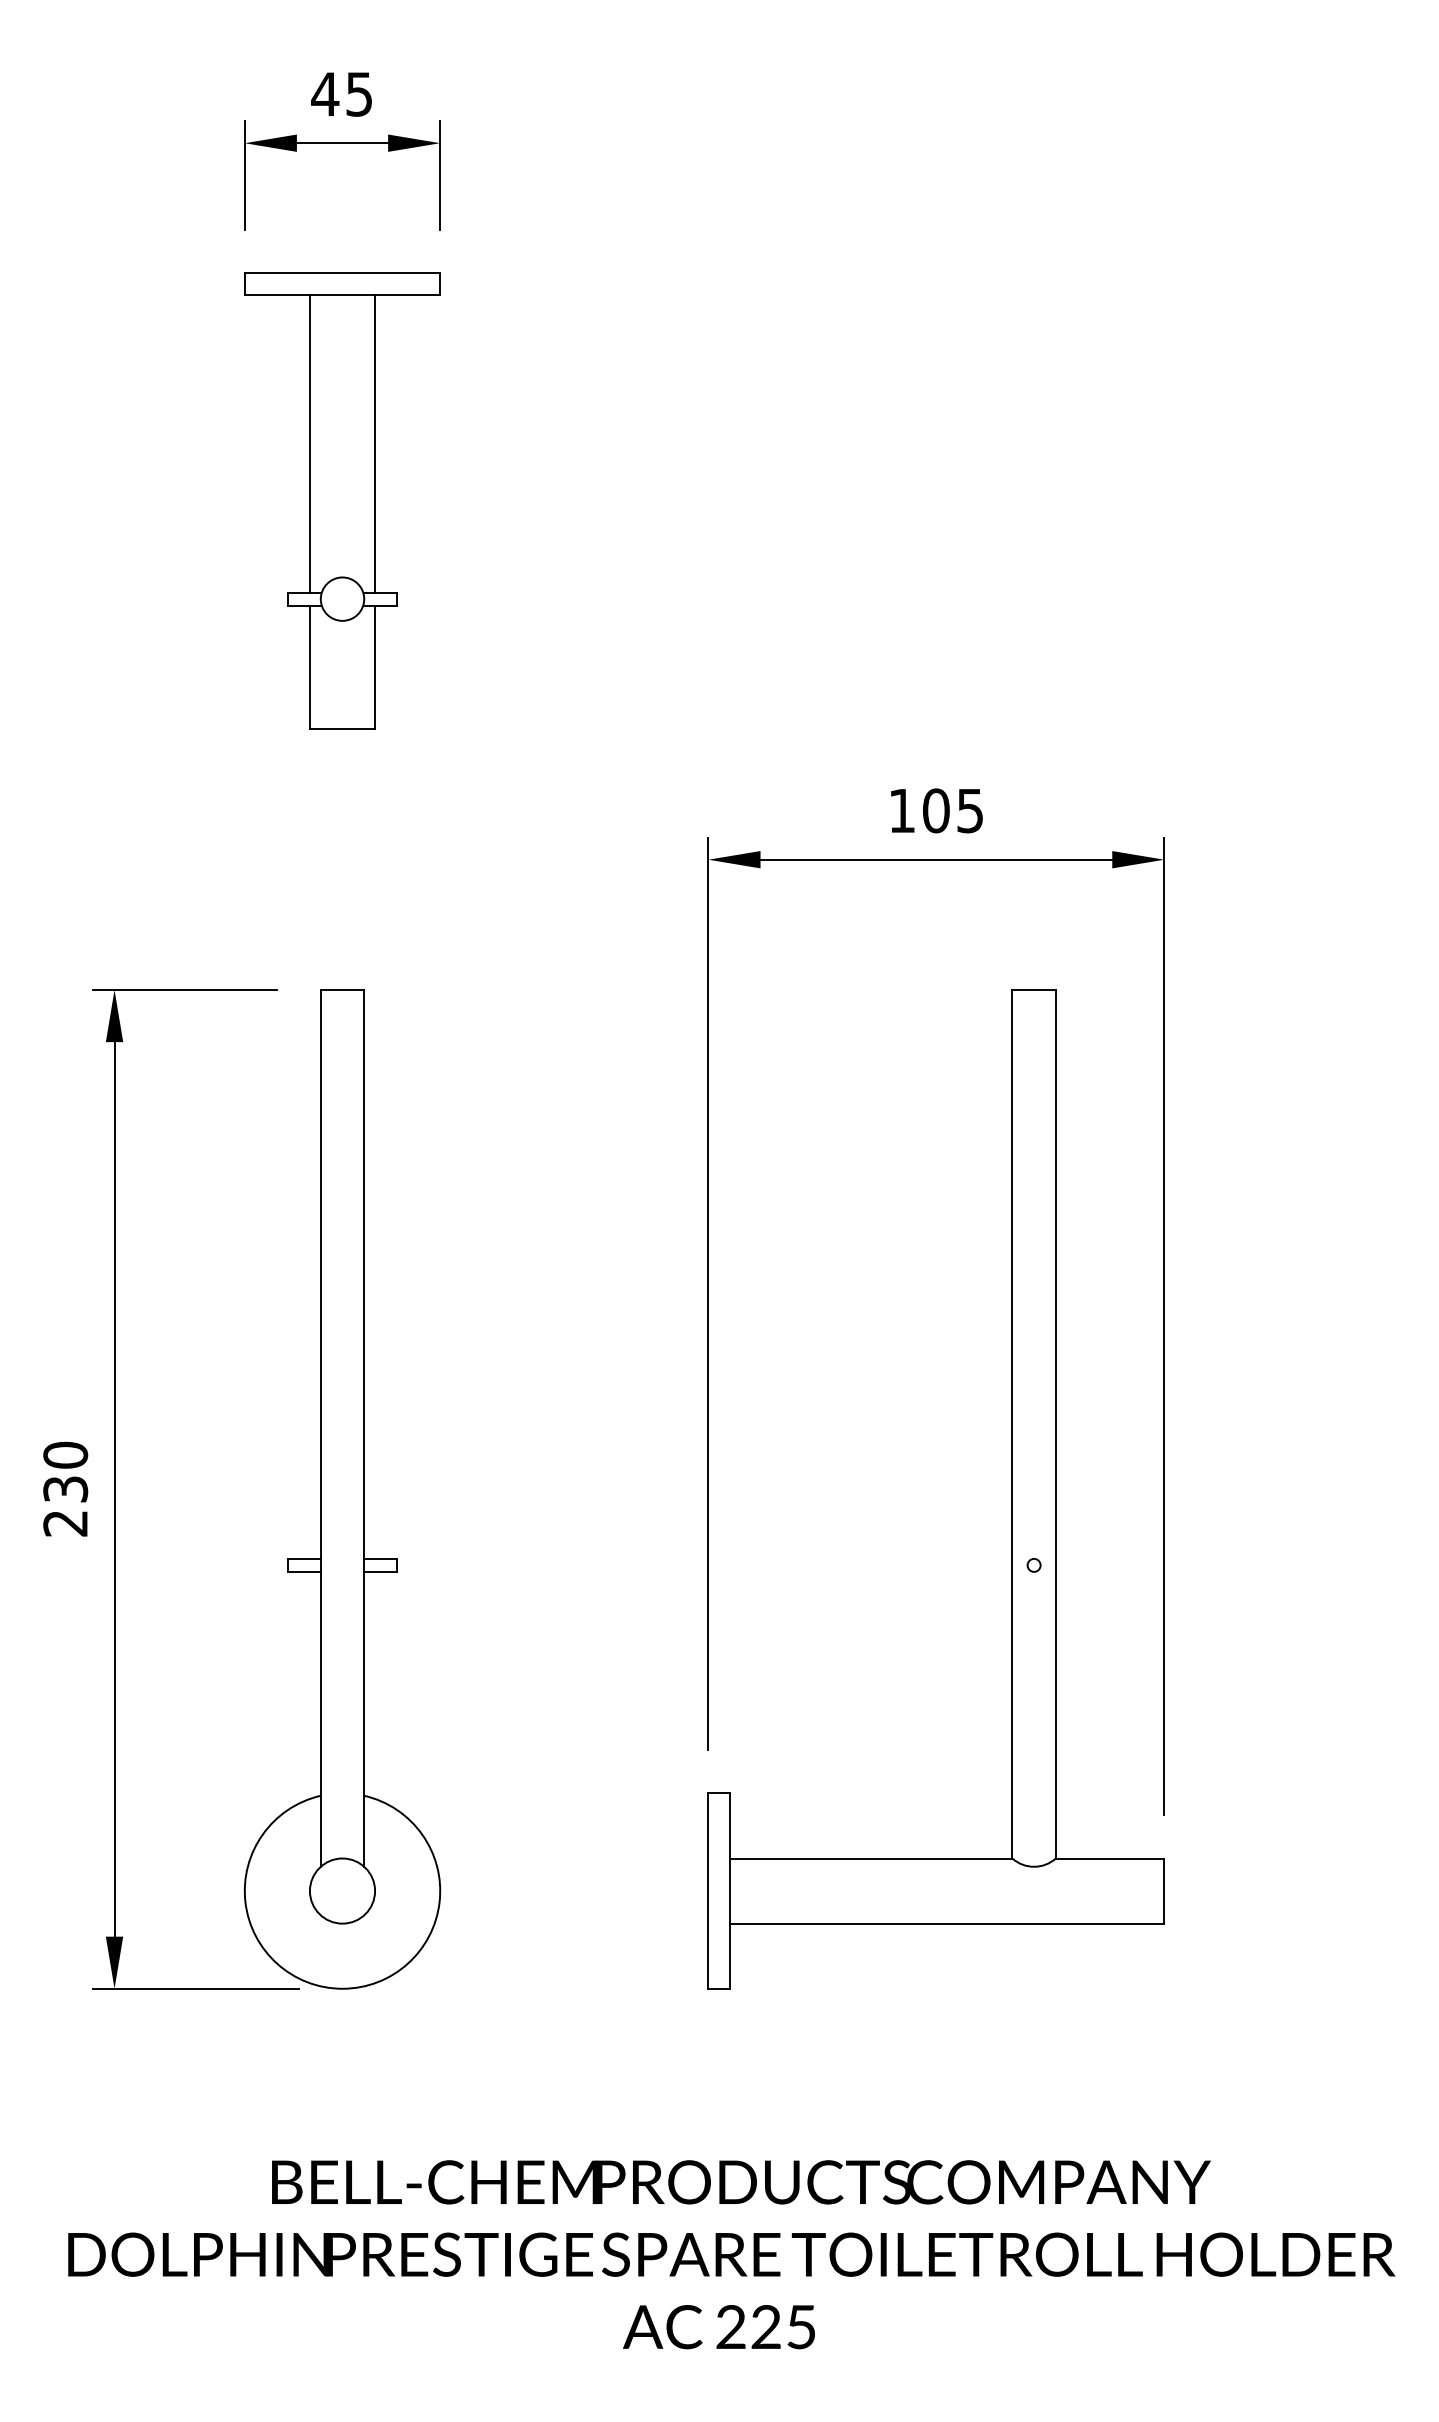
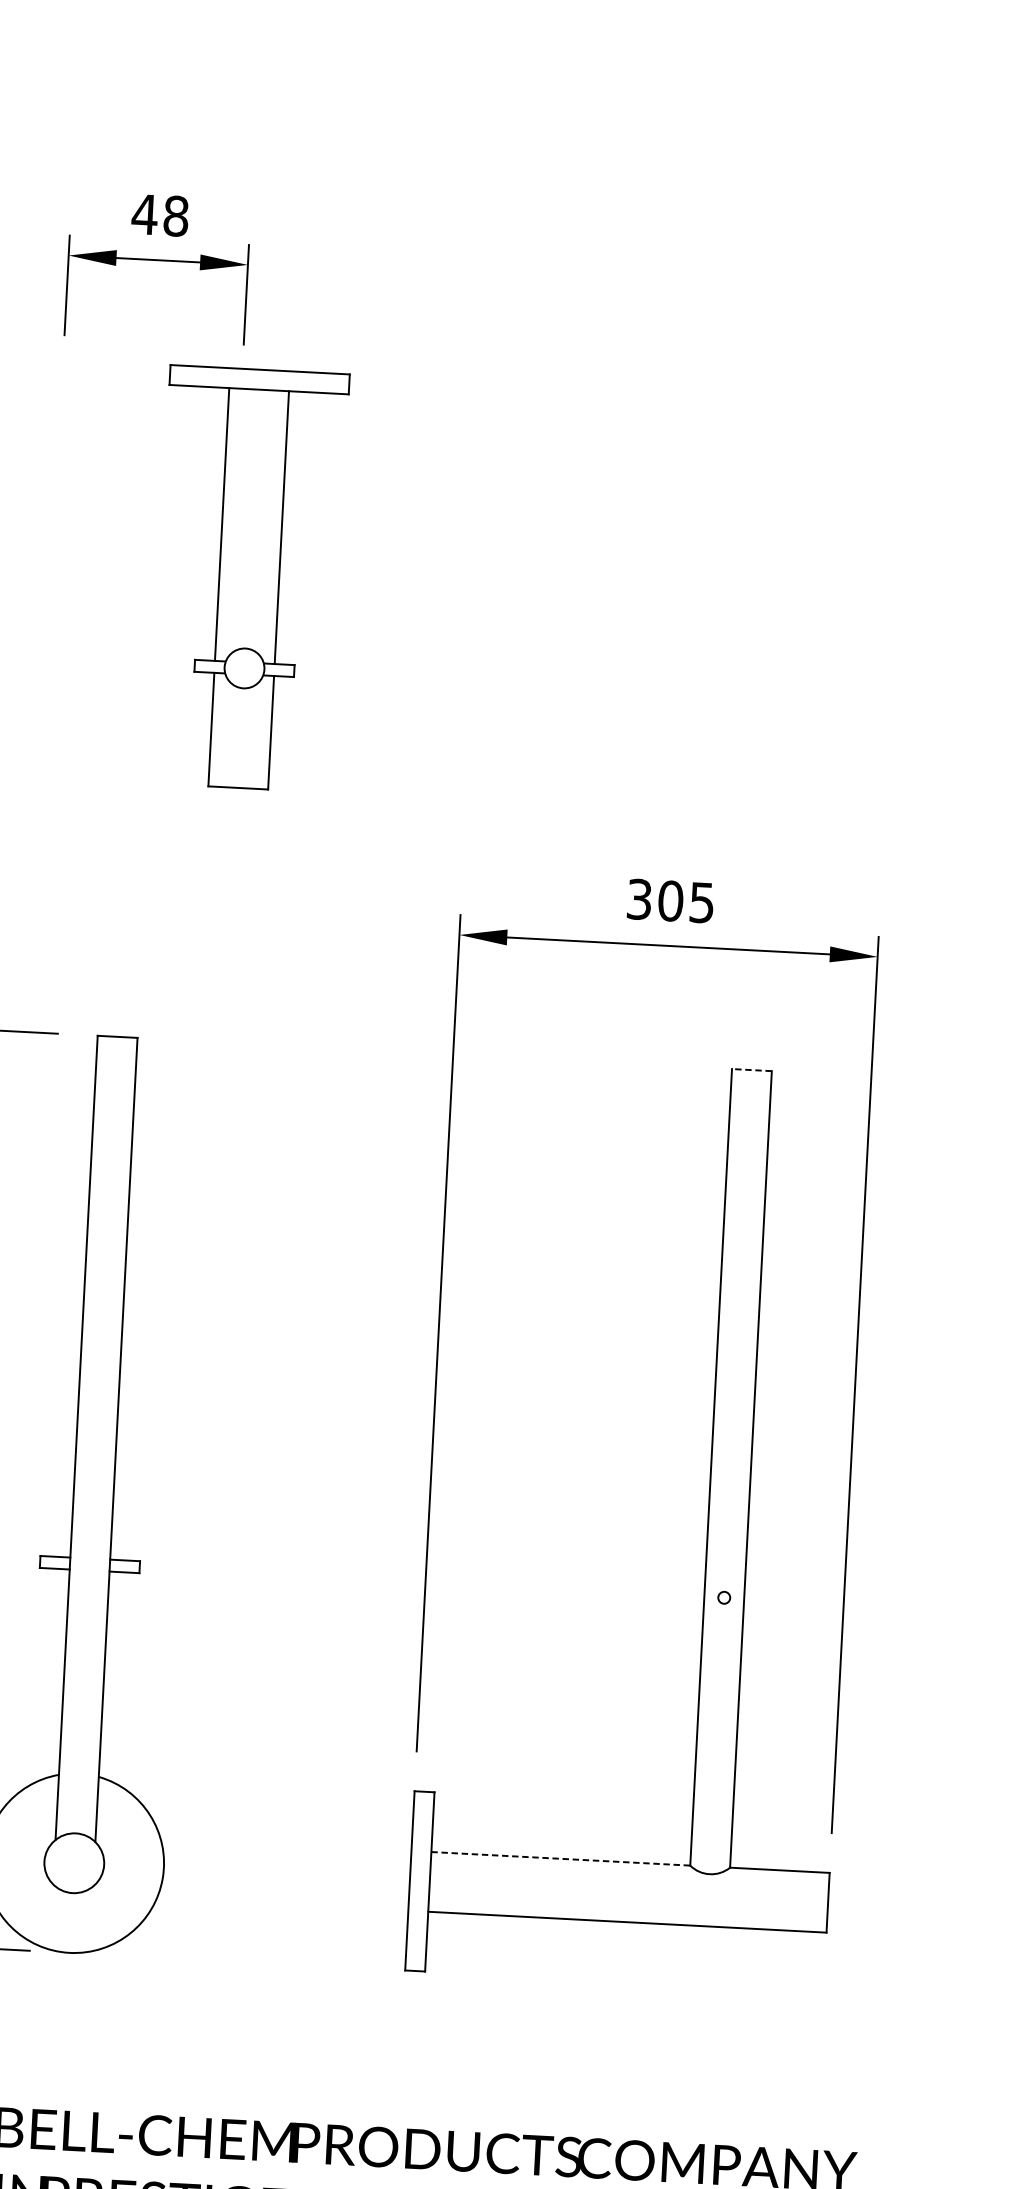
text: (359, 93) -> (176, 215), 45 -> 48
part: (342, 500) -> (249, 577), moved
text: (901, 810) -> (638, 899), 105 -> 305
line: (1034, 990) -> (752, 1070), solid -> dashed
line: (871, 1858) -> (561, 1858), solid -> dashed

